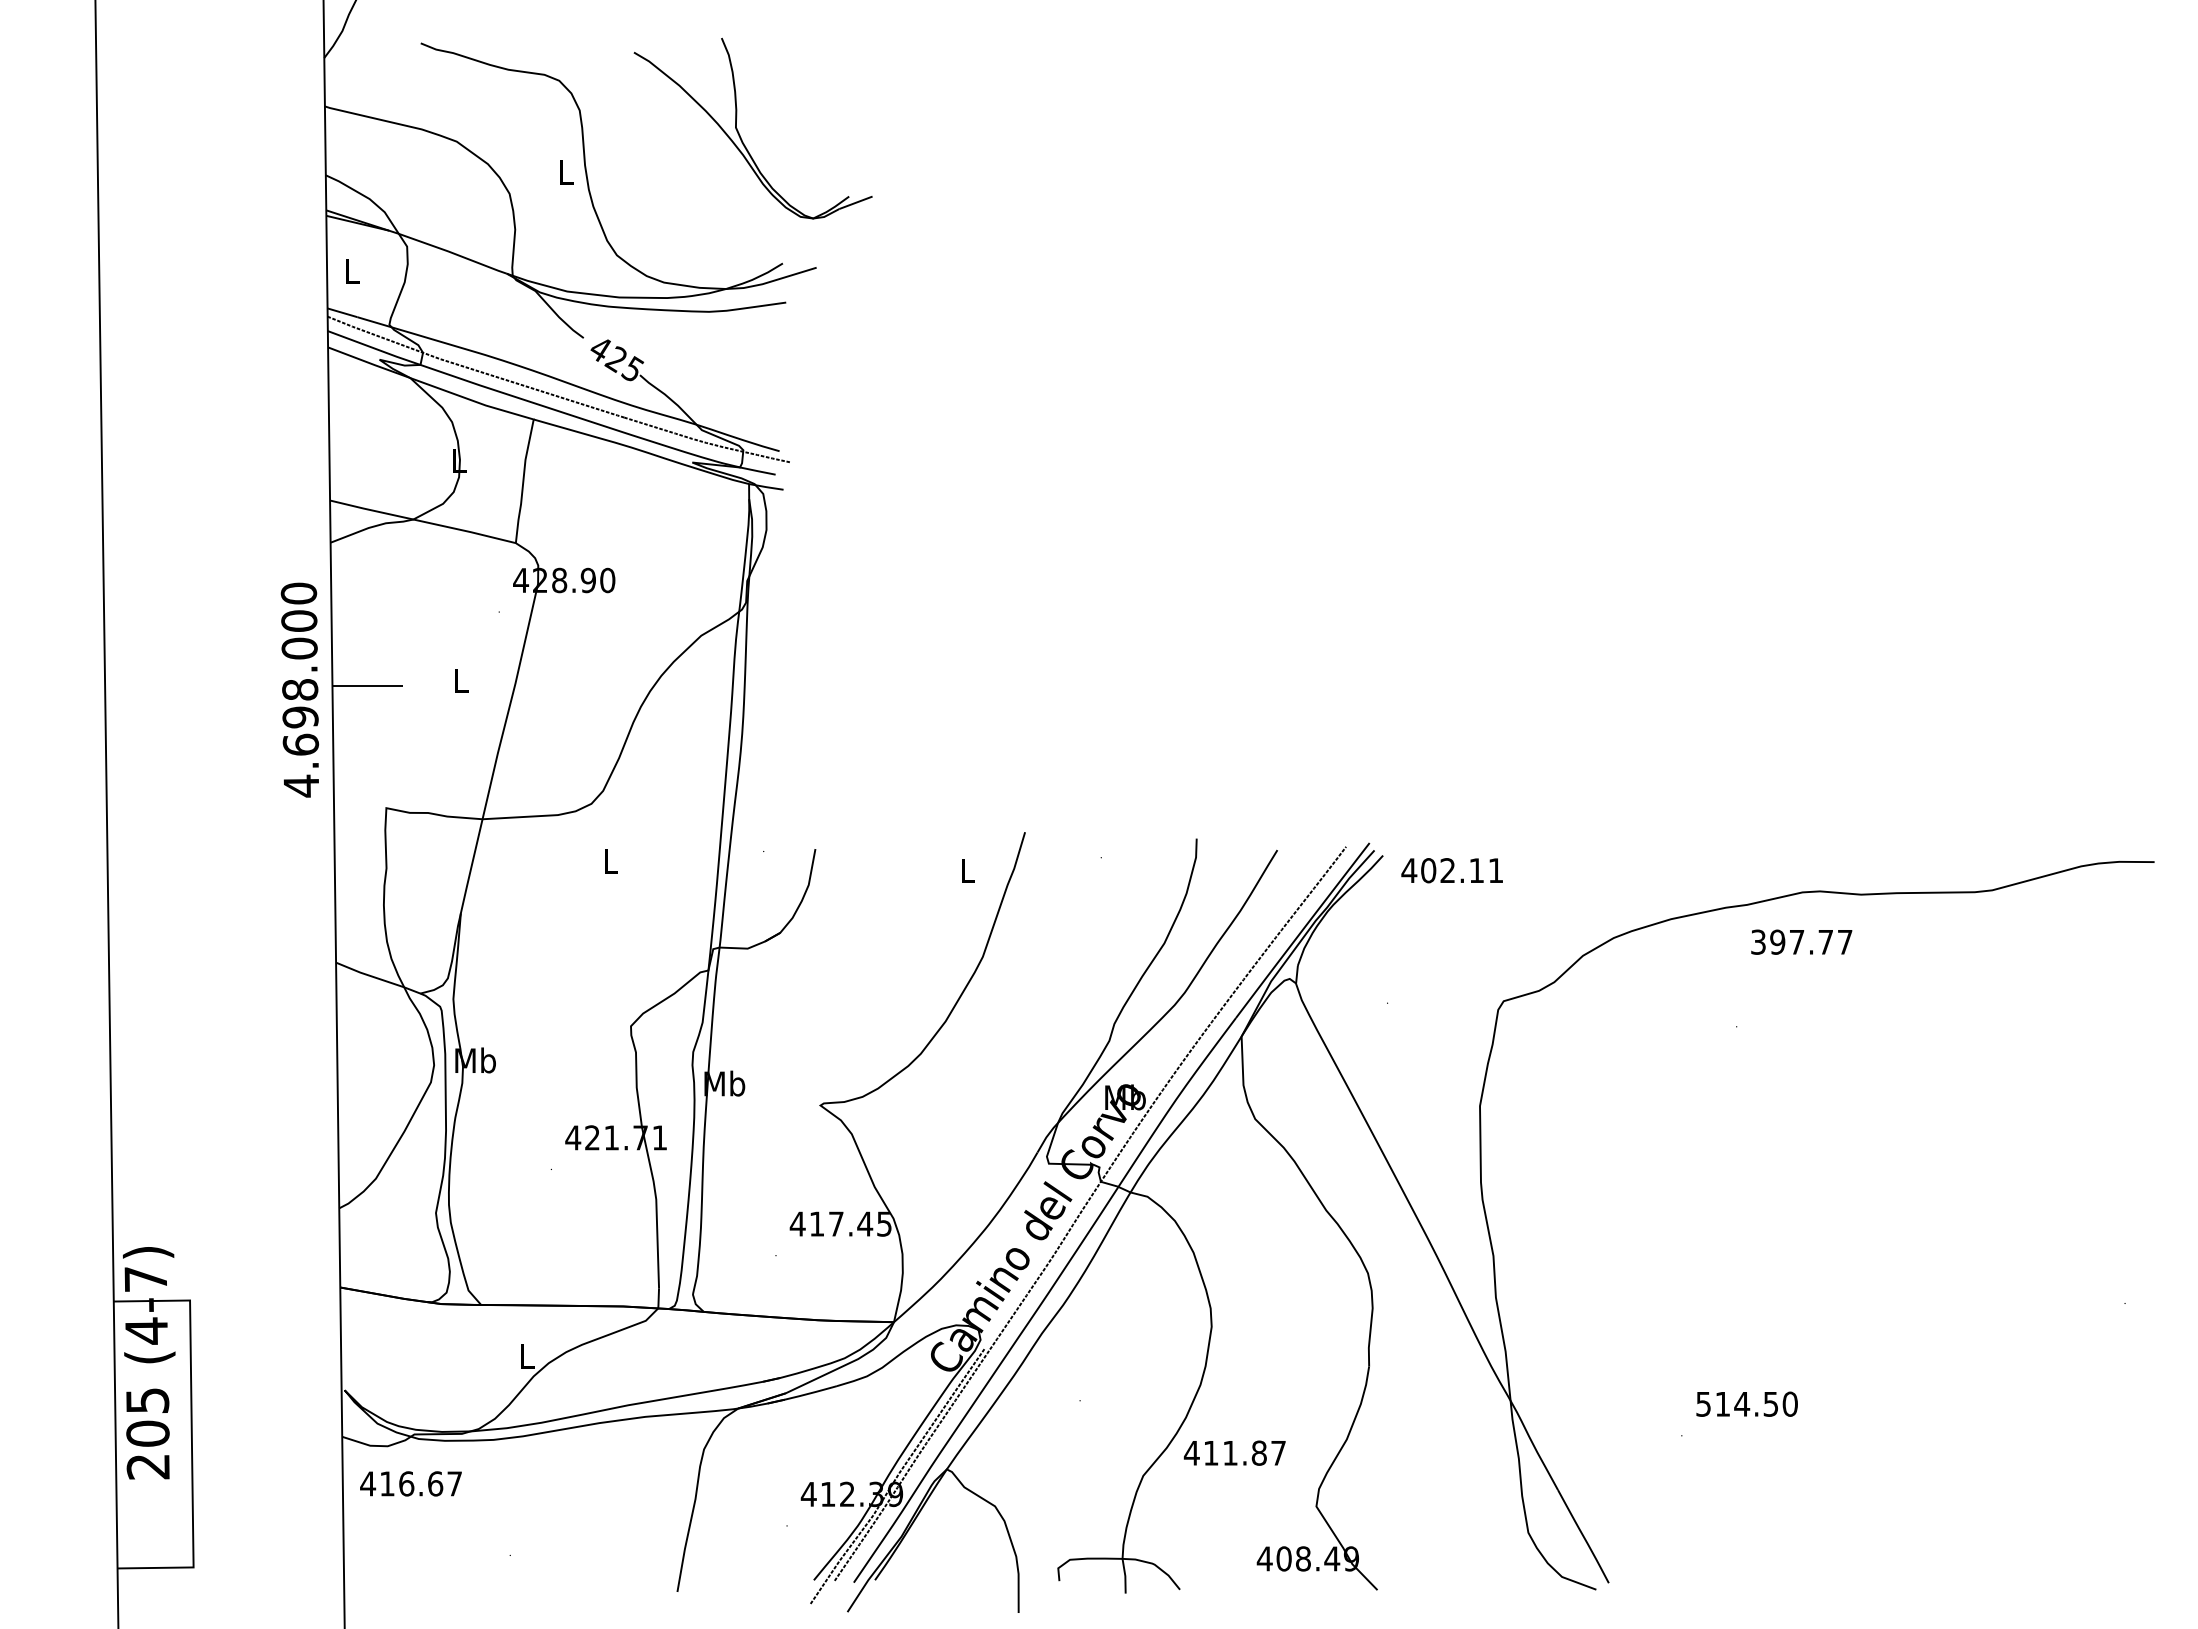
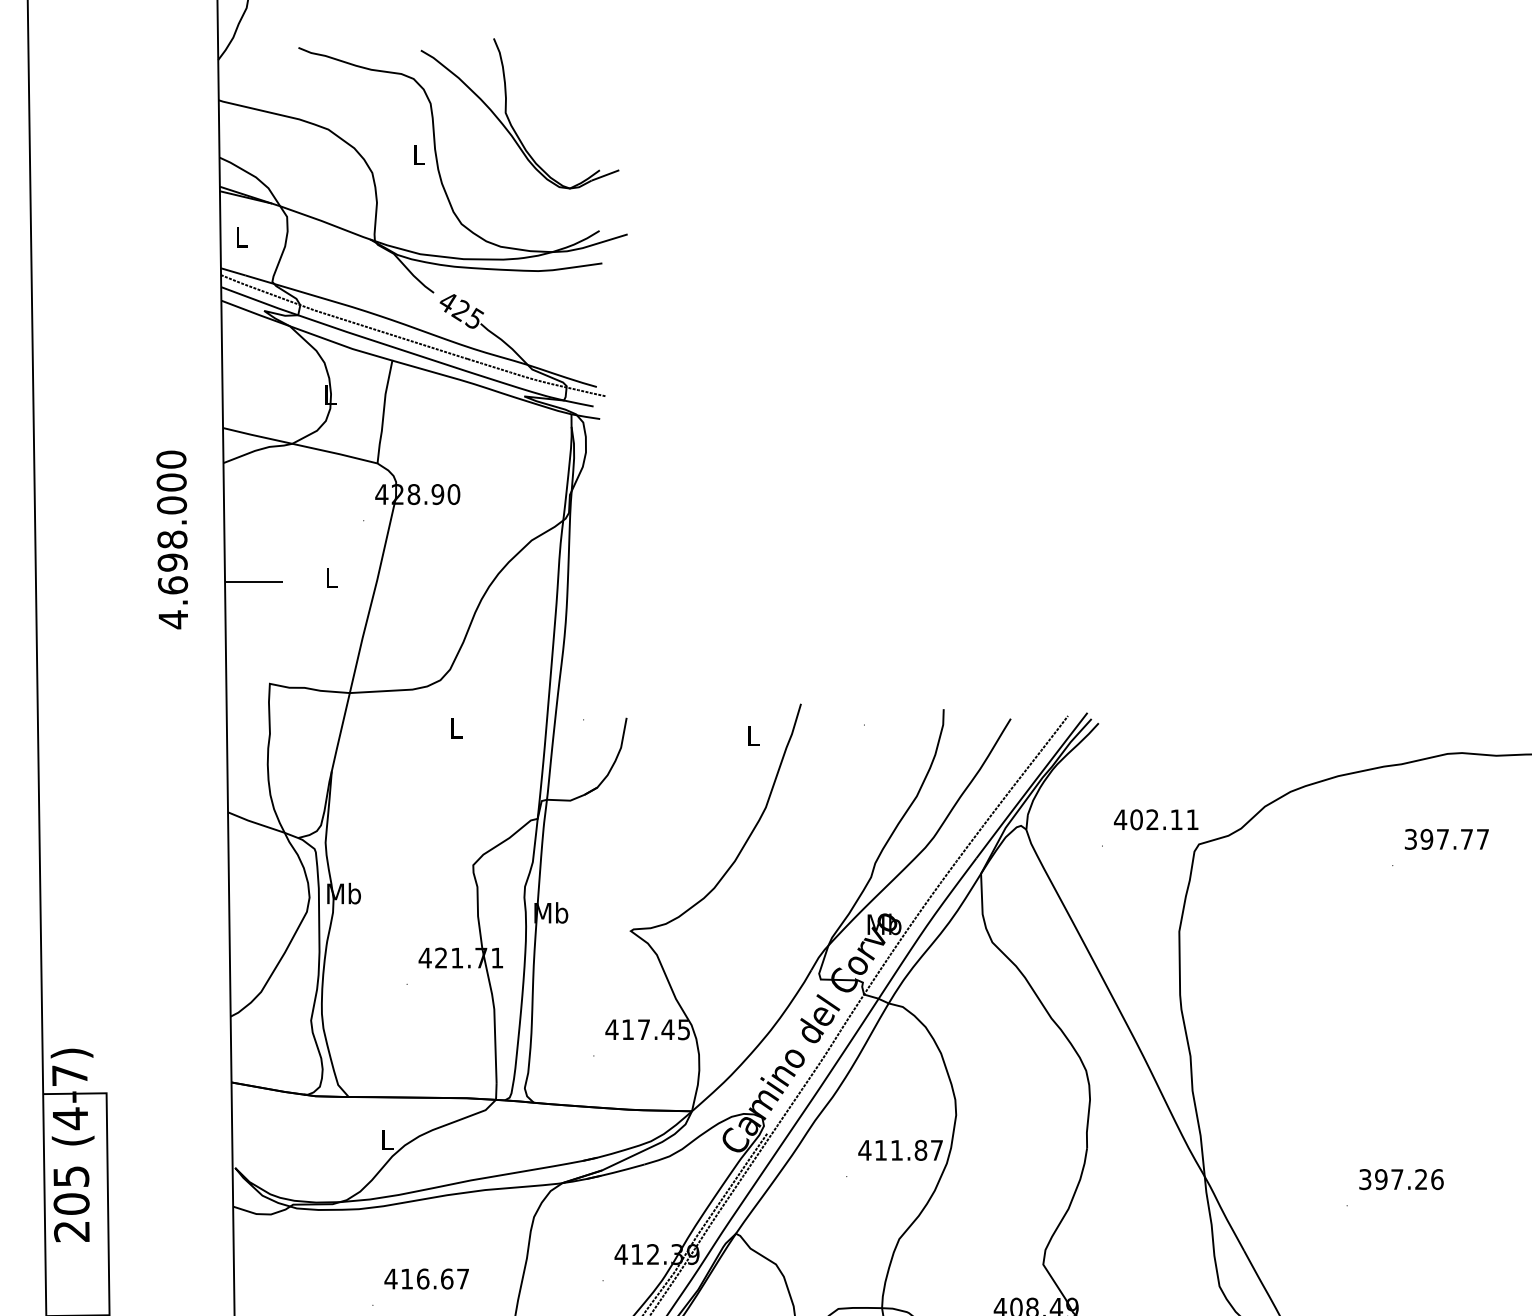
part: (739, 132) -> (508, 116), moved
text: (299, 689) -> (171, 539), moved
text: (1451, 870) -> (1155, 819), moved
text: (1801, 941) -> (1446, 838), moved
text: (1747, 1403) -> (1401, 1178), 514.50 -> 397.26
text: (1234, 1452) -> (900, 1149), moved
text: (410, 1483) -> (426, 1278), moved

